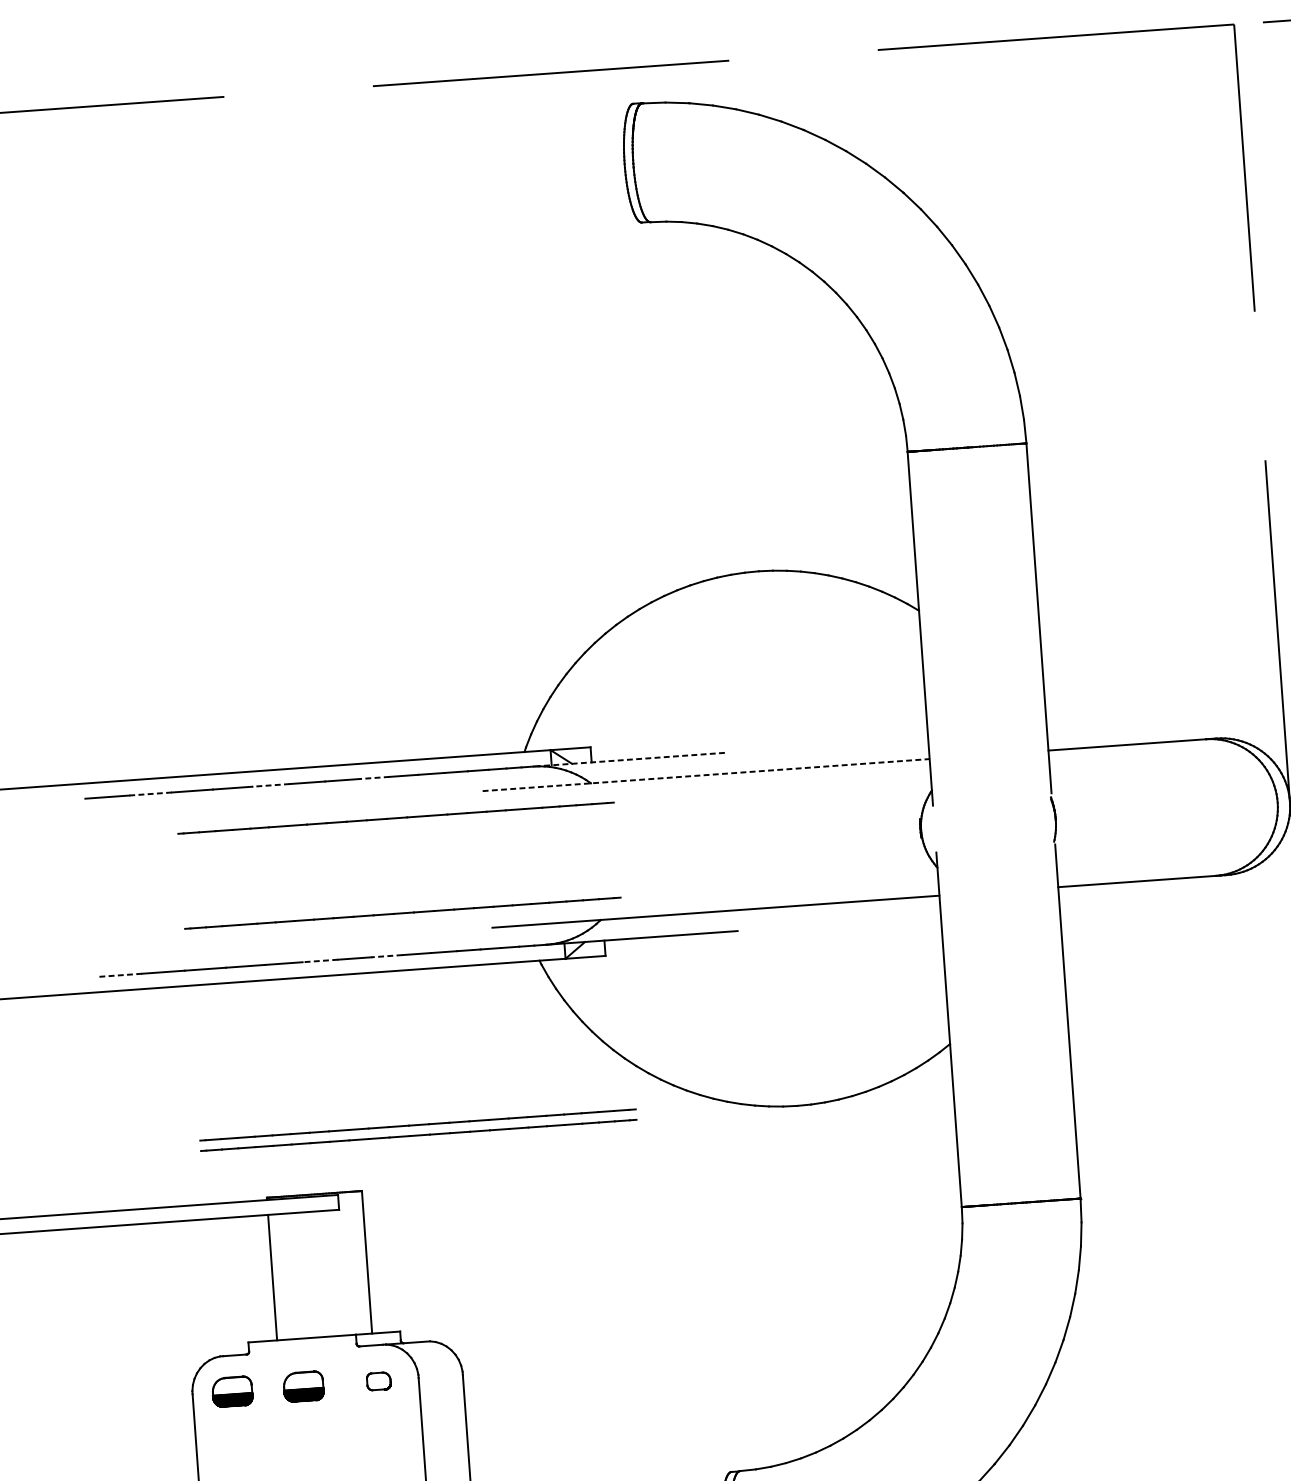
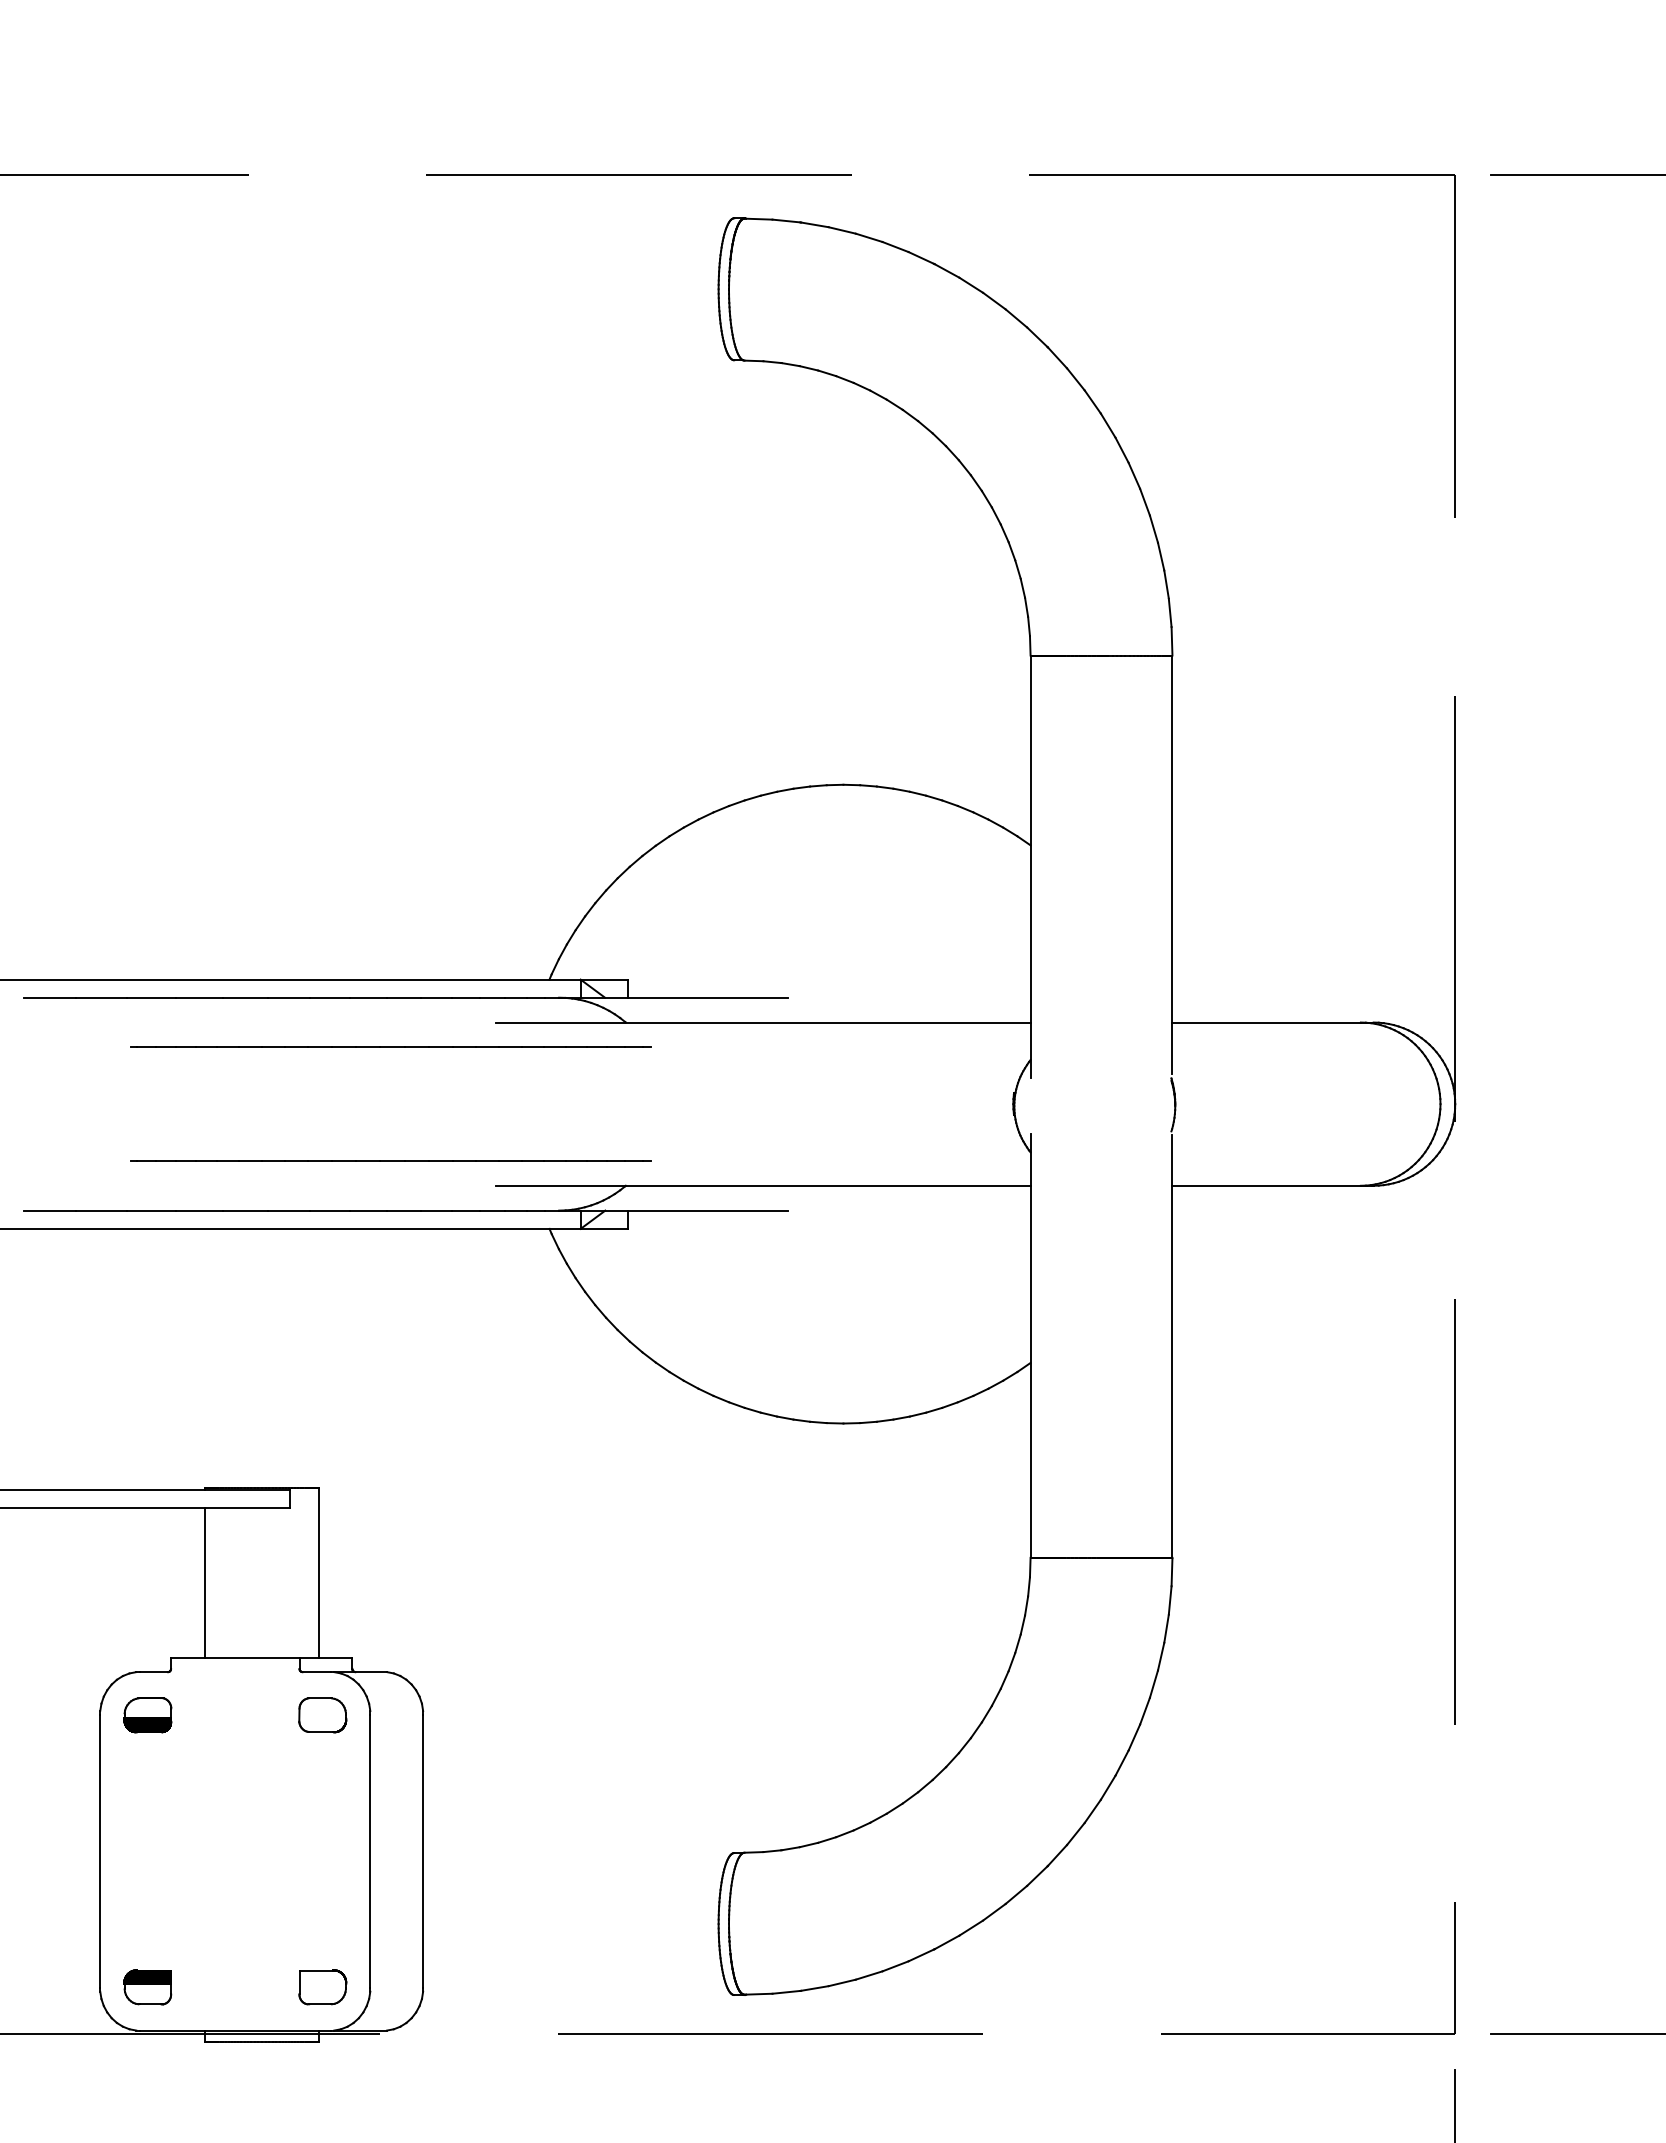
line: (628, 759) -> (672, 997), dashed -> solid
line: (706, 775) -> (763, 1022), dashed -> solid
line: (374, 777) -> (368, 997), dashed -> solid
line: (270, 785) -> (244, 997), dashed -> solid
line: (150, 793) -> (101, 997), dashed -> solid
line: (386, 956) -> (368, 1210), dashed -> solid
line: (319, 960) -> (288, 1210), dashed -> solid
line: (119, 975) -> (49, 1210), dashed -> solid
line: (417, 1124) -> (390, 1413), removed
line: (418, 1134) -> (390, 1425), removed
part: (378, 1381) -> (322, 1715), size x1.67
part: (303, 1386) -> (232, 1715), removed

